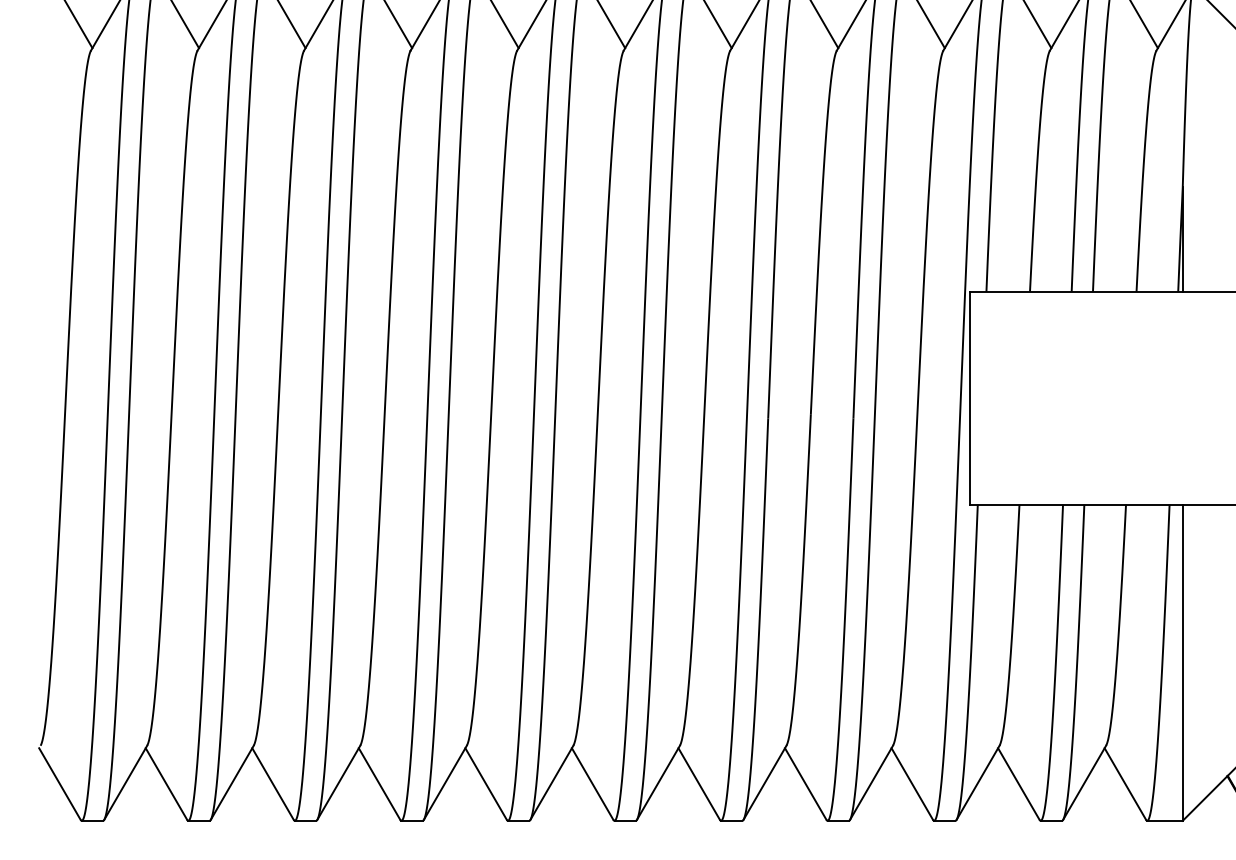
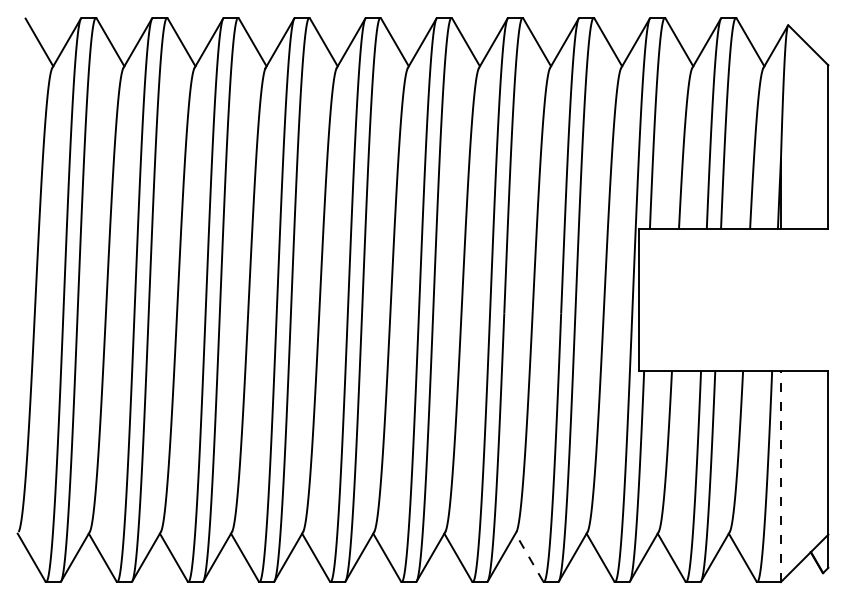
line: (1182, 662) -> (780, 476), solid -> dashed
line: (805, 784) -> (529, 557), solid -> dashed

